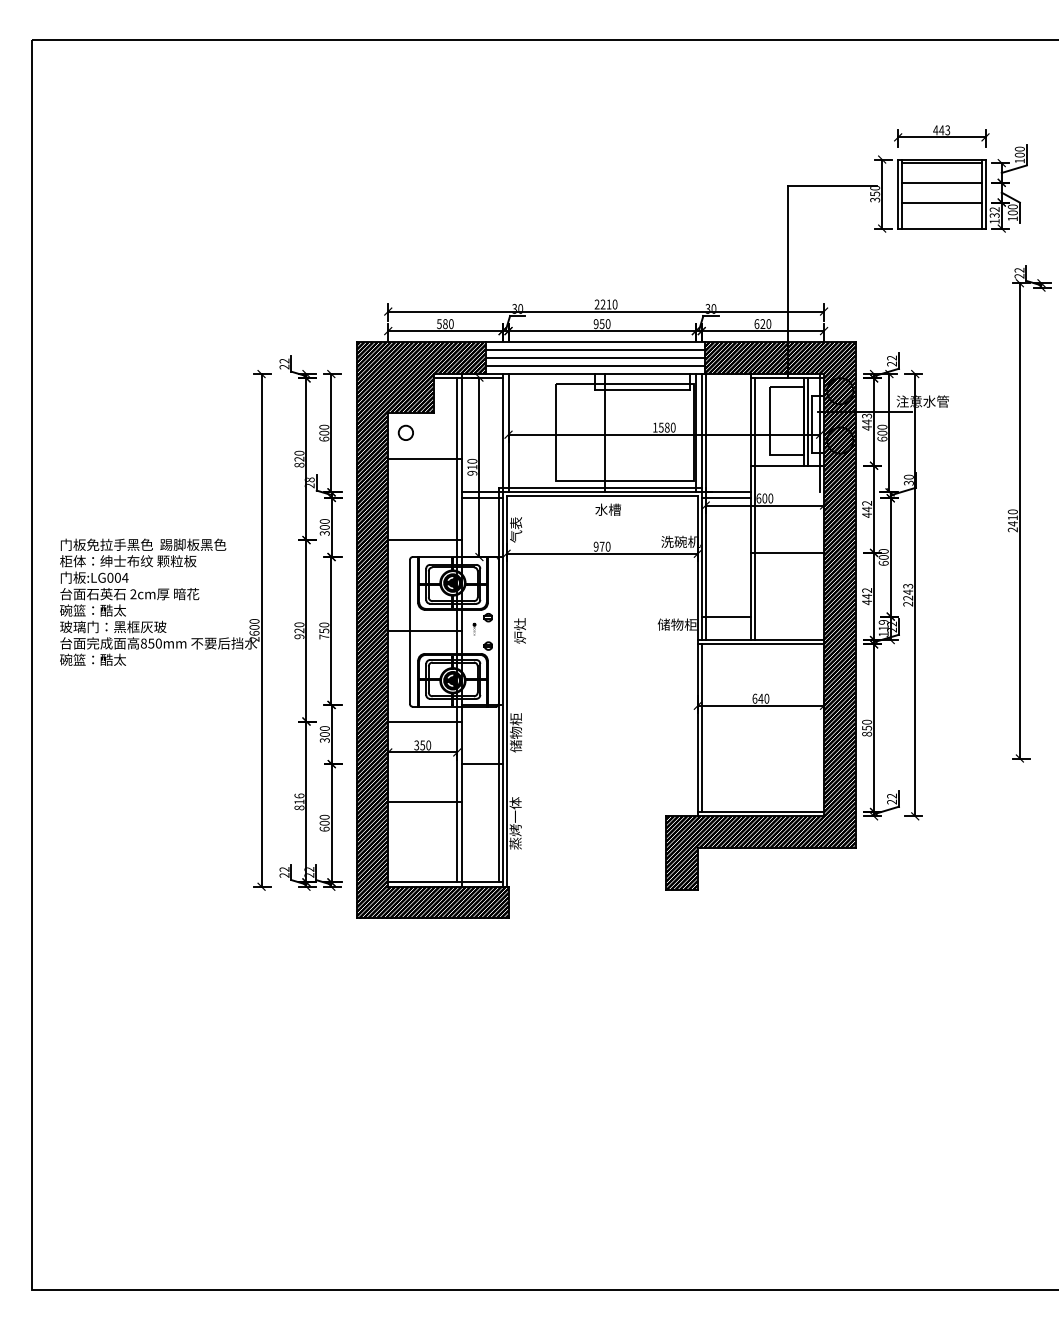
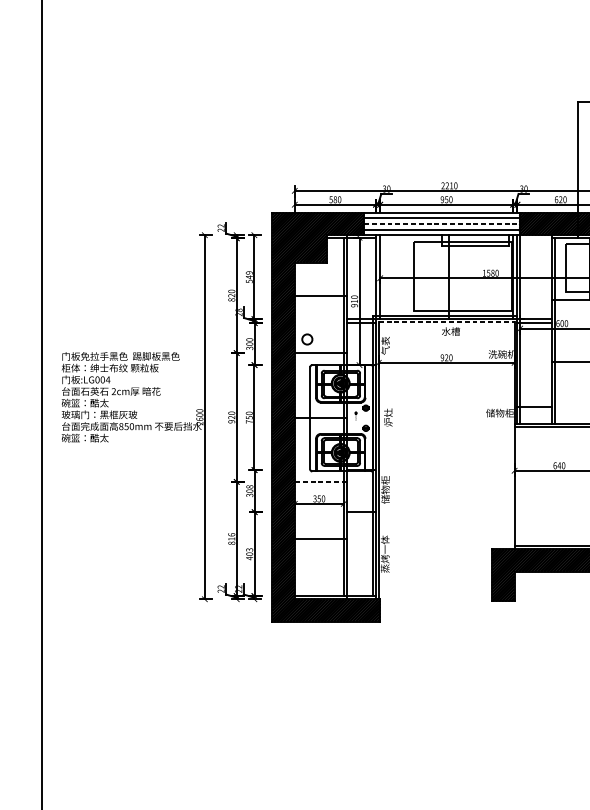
line: (595, 358) -> (441, 224), solid -> dashed
text: (324, 432) -> (249, 276), 600 -> 549
circle: (405, 432) -> (307, 339), moved
line: (602, 496) -> (446, 322), solid -> dashed
text: (601, 546) -> (446, 357), 970 -> 920
line: (424, 721) -> (320, 481), solid -> dashed
text: (325, 728) -> (250, 486), 300 -> 308
line: (702, 728) -> (517, 486), removed
text: (324, 822) -> (249, 553), 600 -> 403

